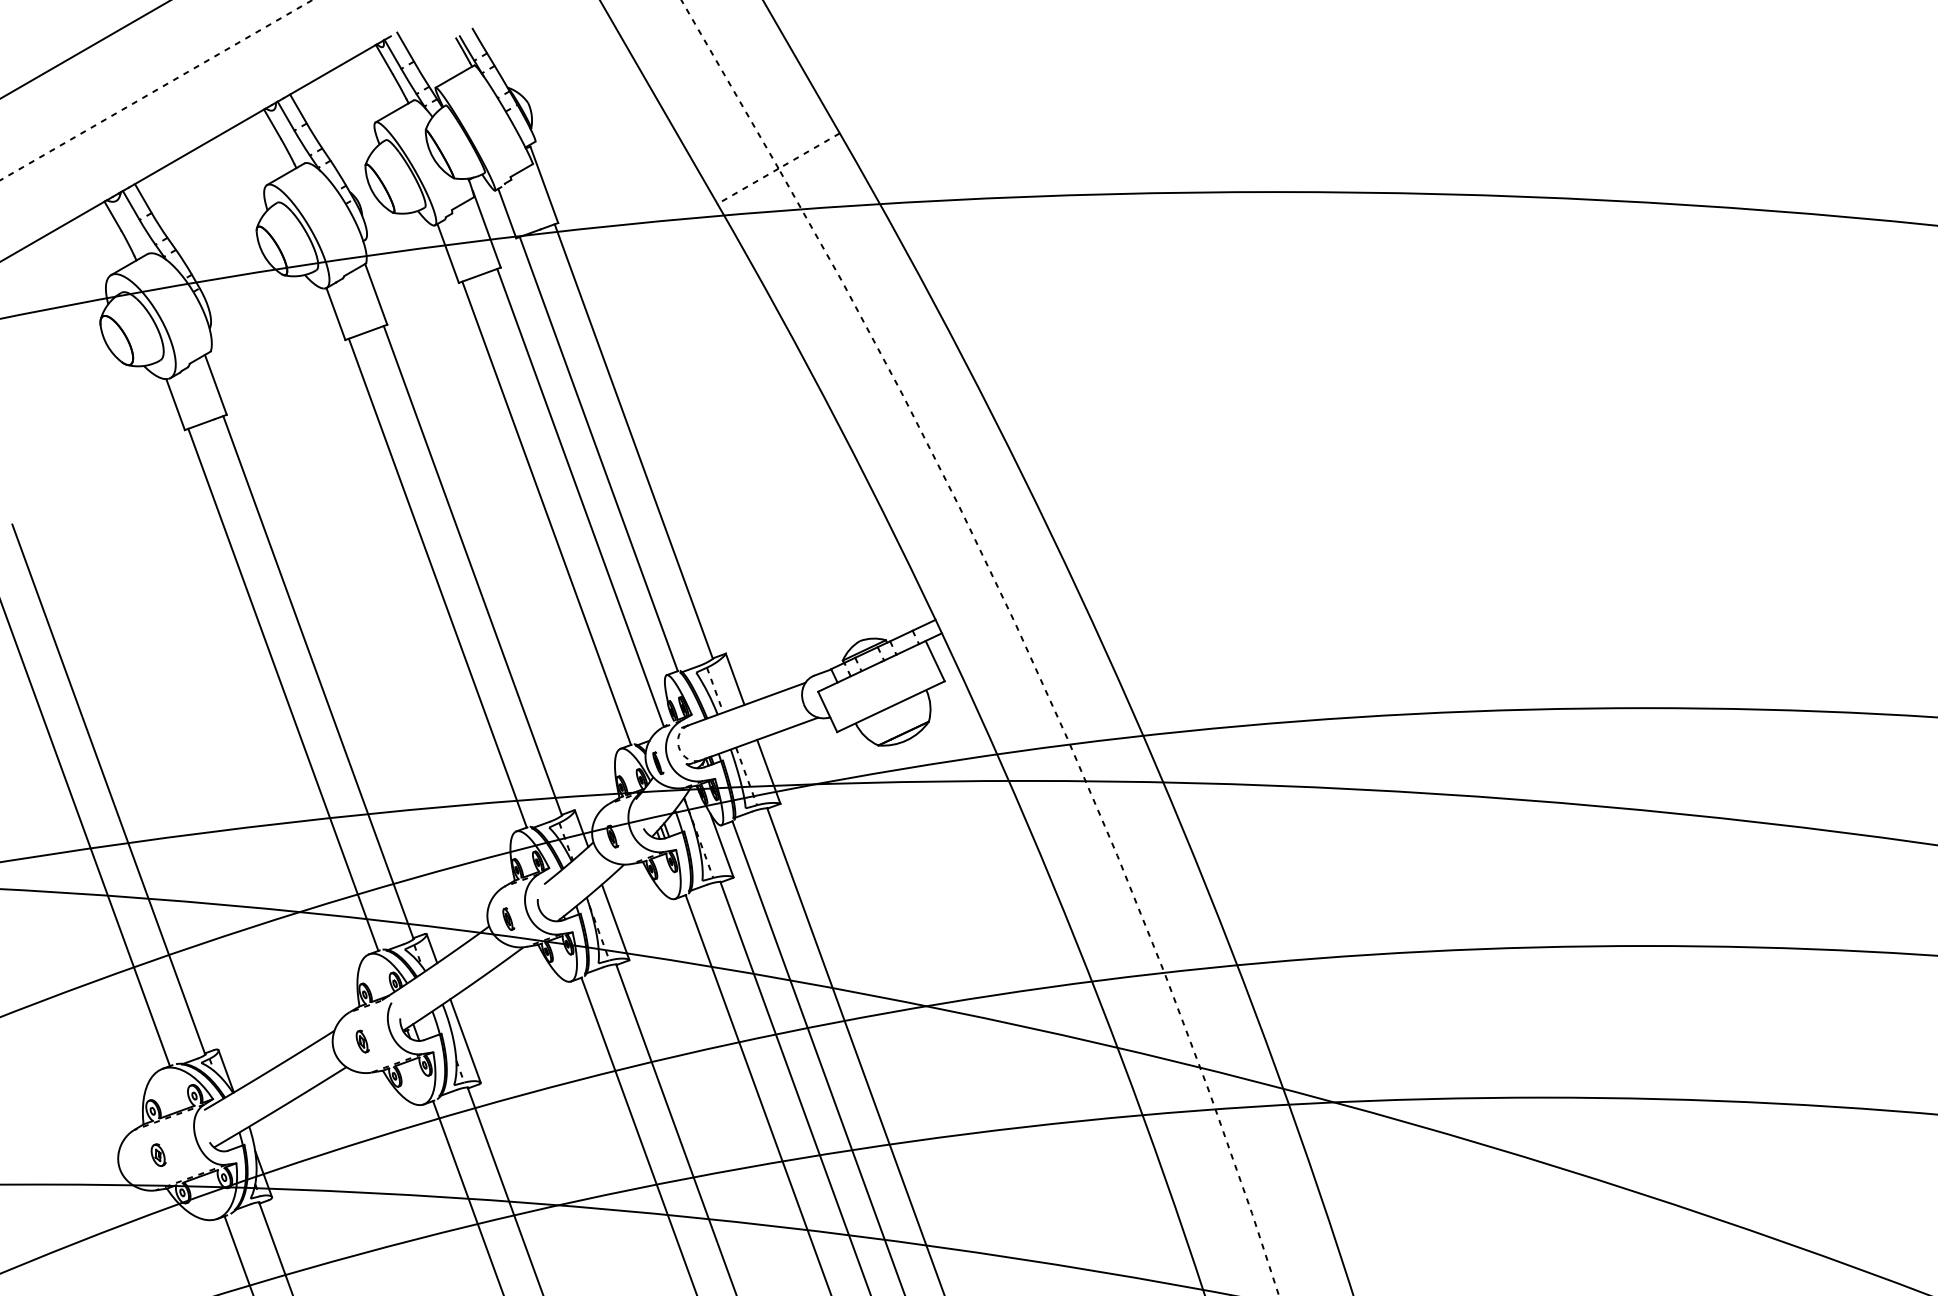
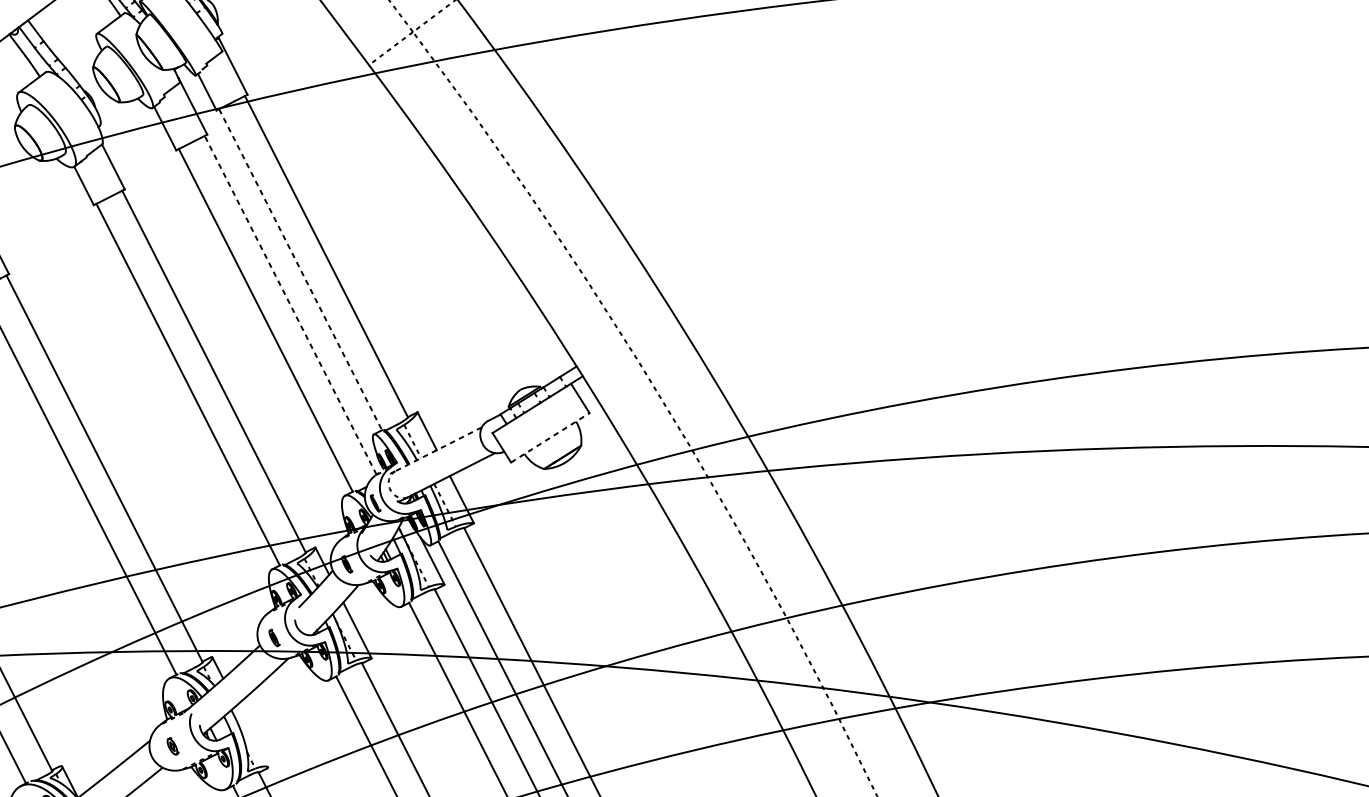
line: (598, 454) -> (300, 270), solid -> dashed
line: (580, 497) -> (290, 305), solid -> dashed
line: (746, 704) -> (438, 449), solid -> dashed
line: (891, 706) -> (550, 437), solid -> dashed
line: (465, 1040) -> (252, 735), removed

